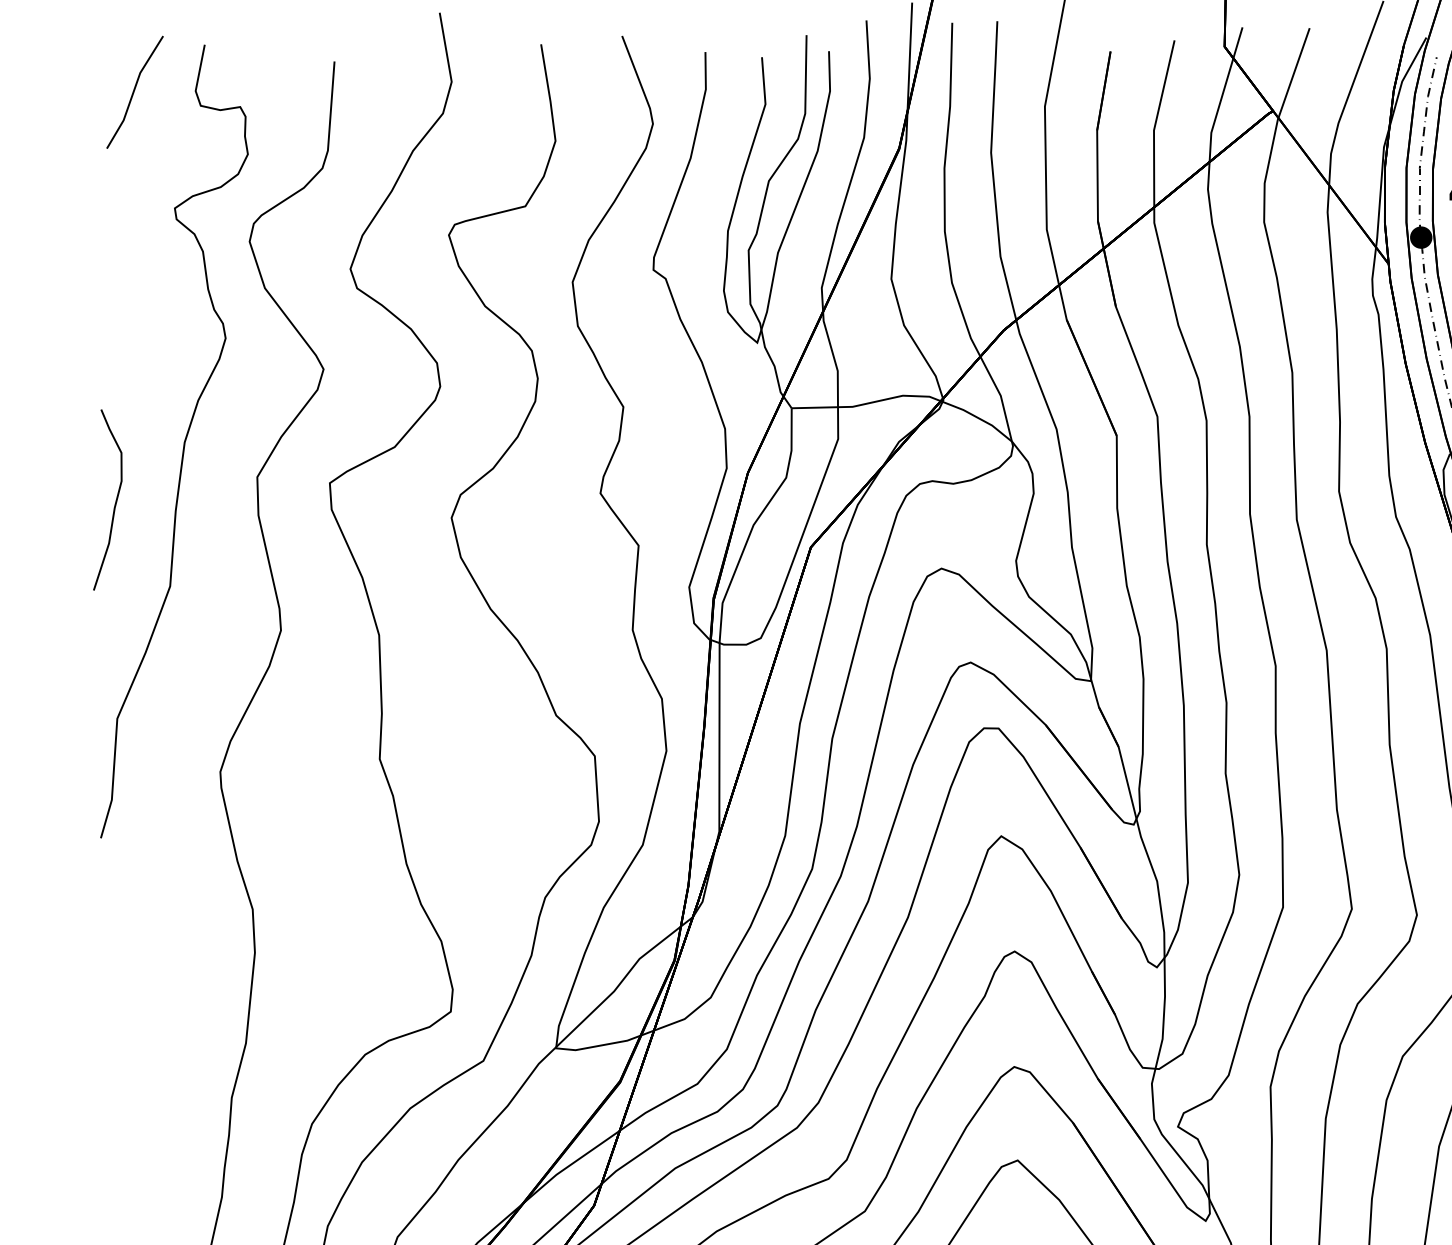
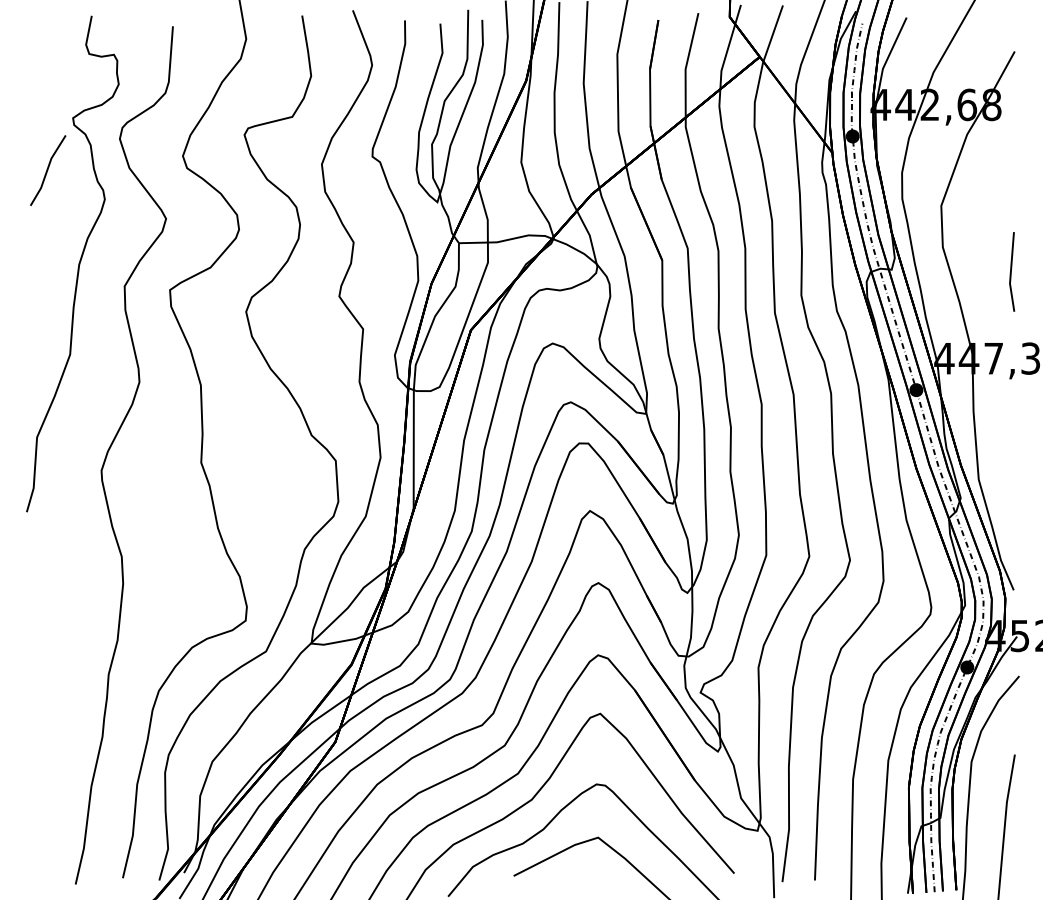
line: (135, 92) -> (48, 170), moved
curve: (114, 499) -> (35, 300), removed

